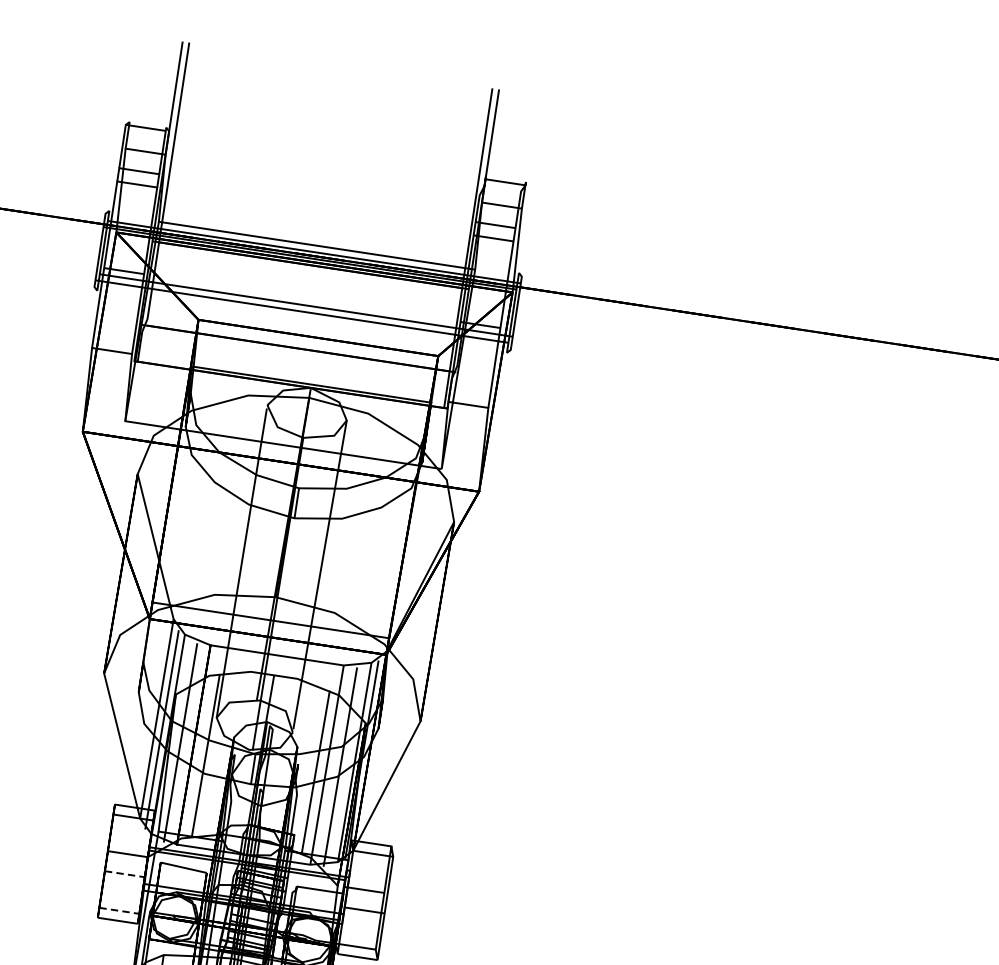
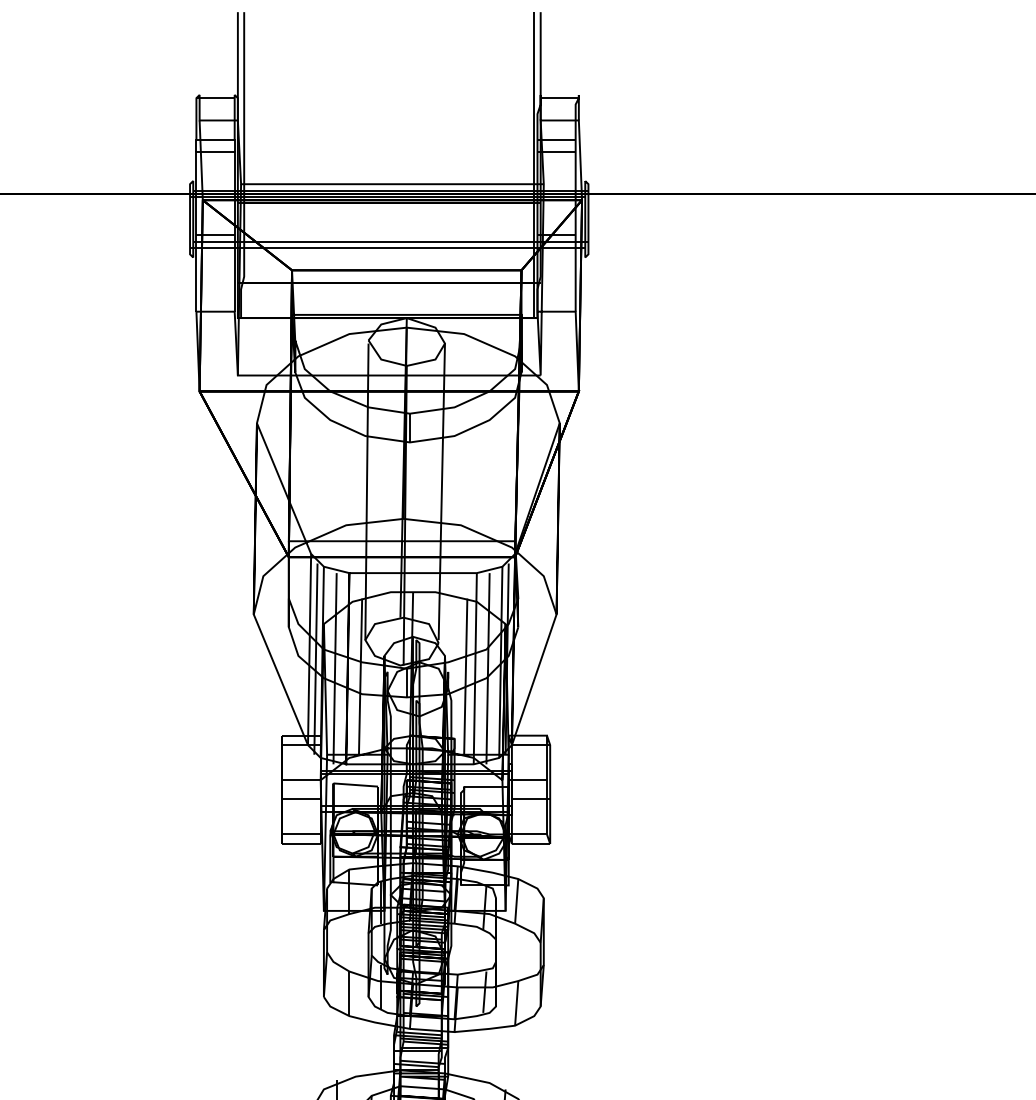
line: (125, 874) -> (302, 799), dashed -> solid
line: (120, 911) -> (302, 834), dashed -> solid

